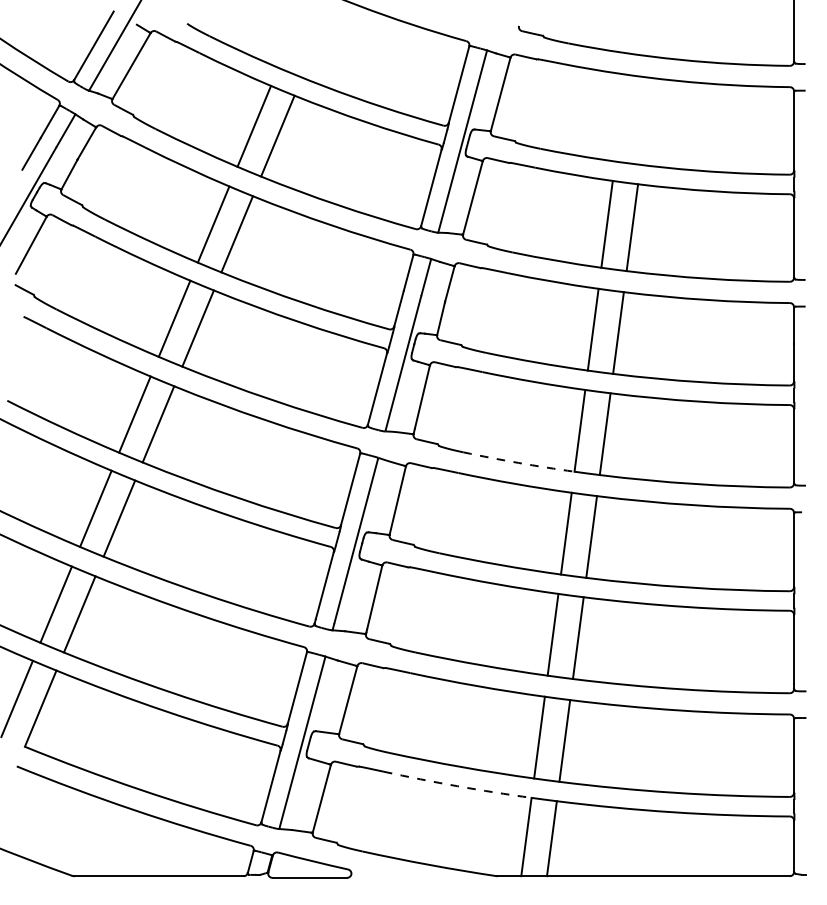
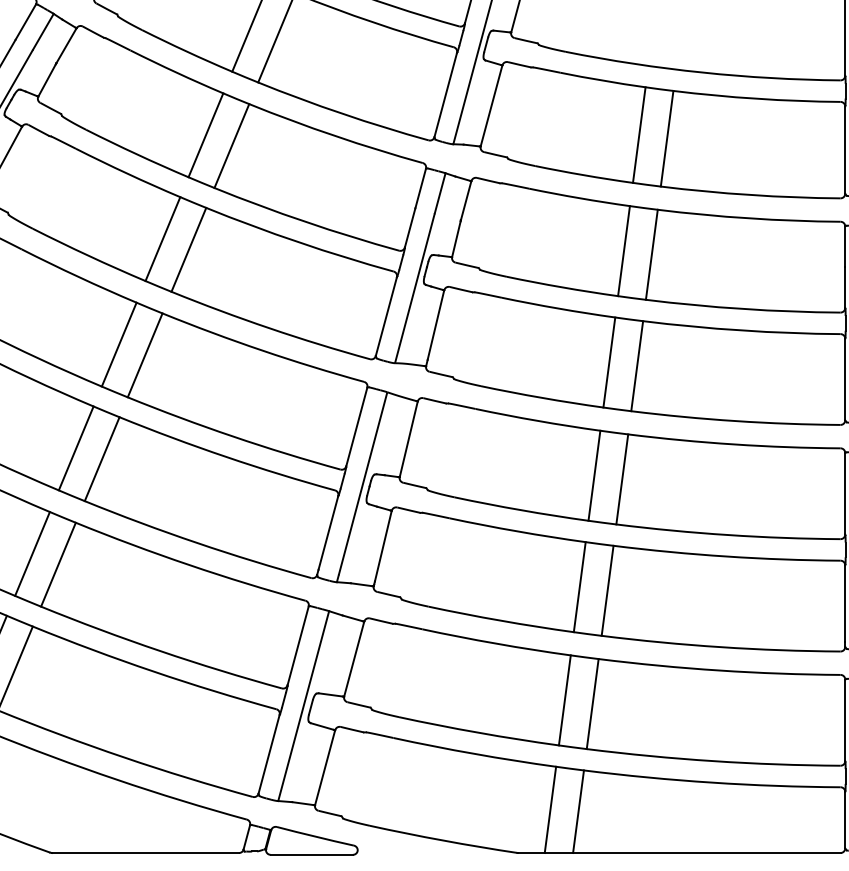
arc: (518, 462) -> (541, 397), dashed -> solid
arc: (457, 786) -> (474, 754), dashed -> solid

